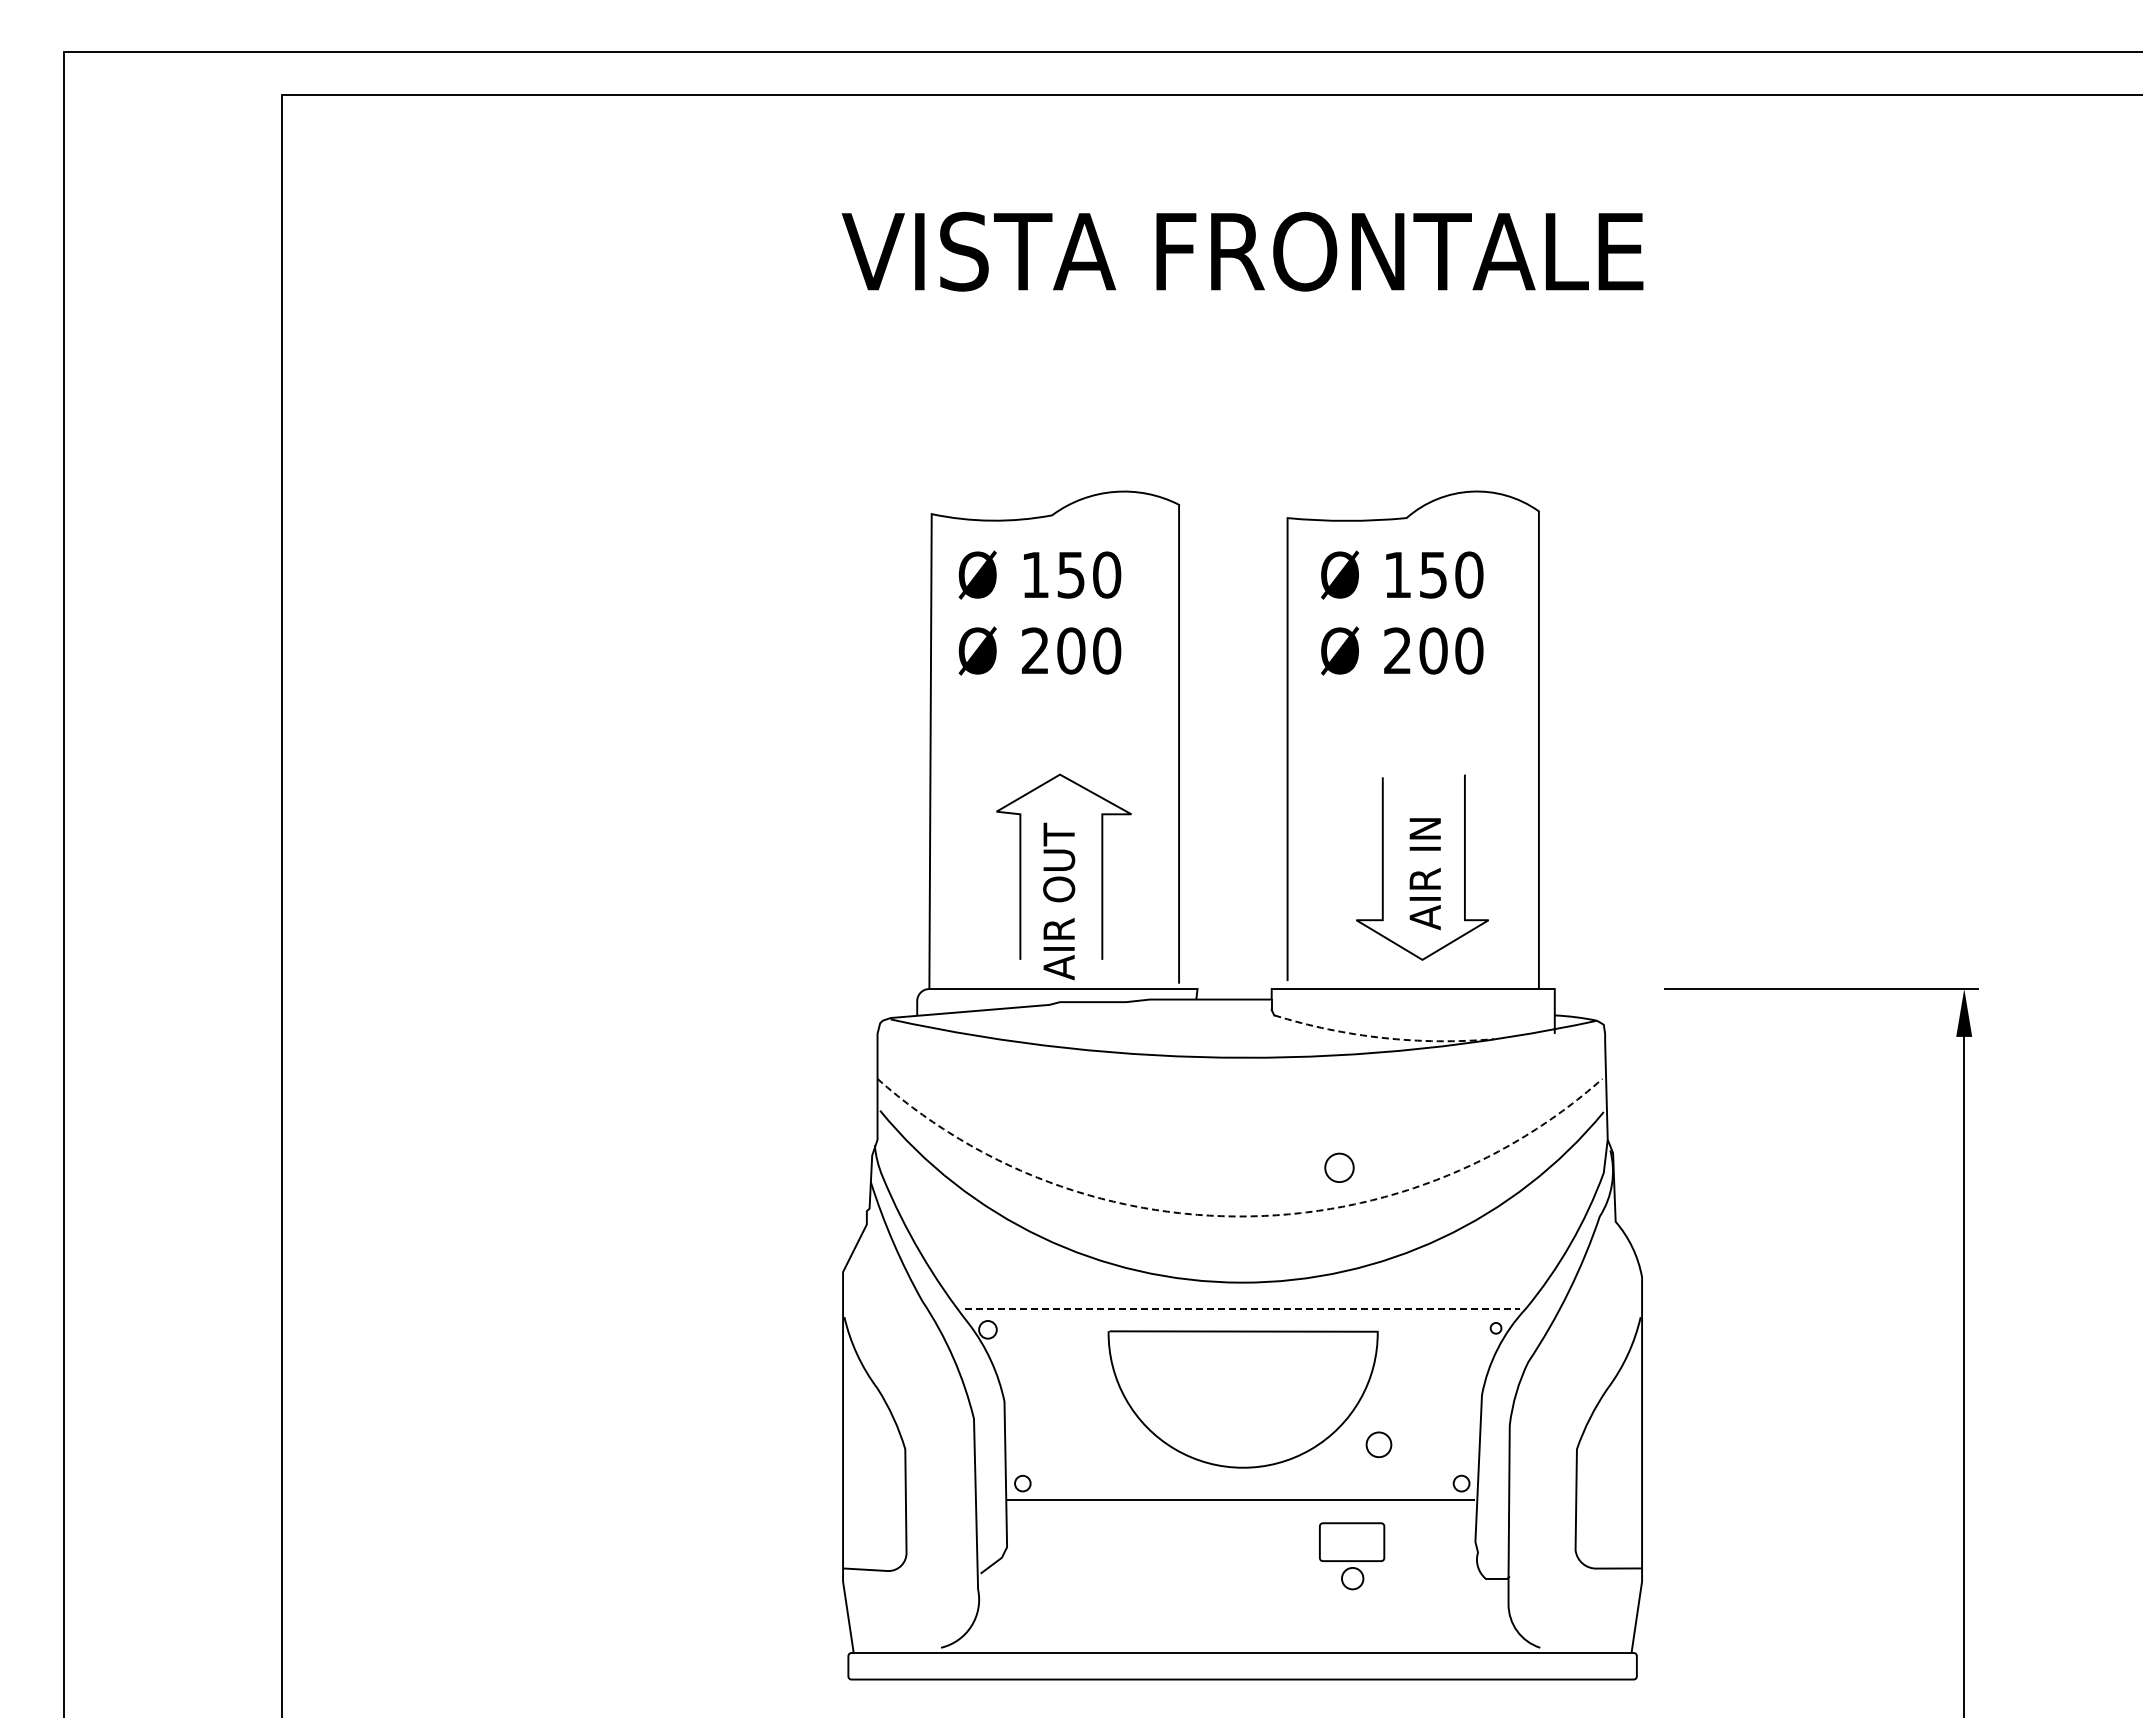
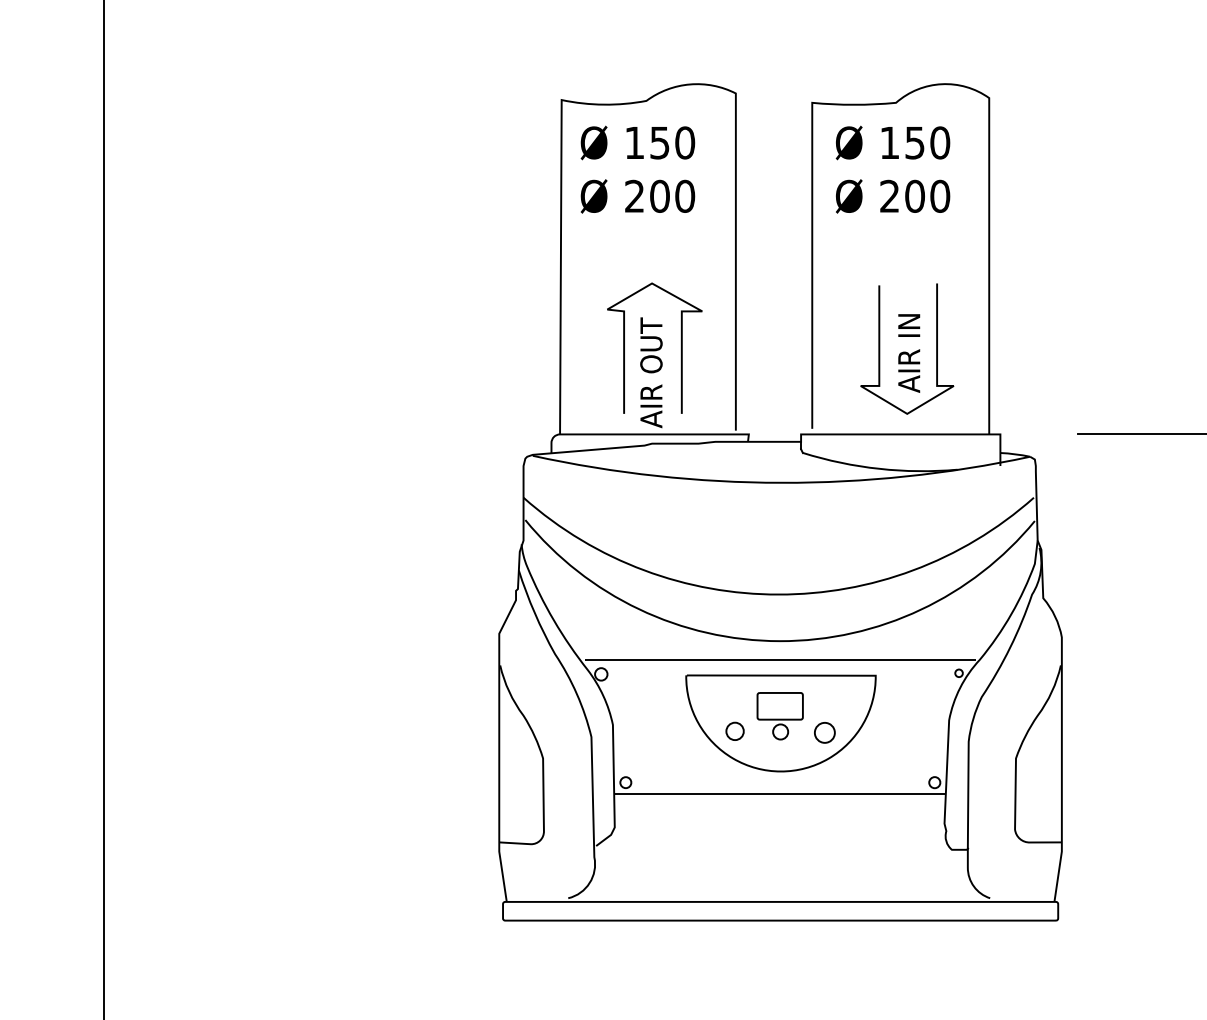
arc: (1382, 1037) -> (879, 468), dashed -> solid
circle: (1339, 1167) -> (824, 732), moved
line: (1239, 1216) -> (778, 594), dashed -> solid
line: (1242, 1309) -> (780, 660), dashed -> solid
circle: (1378, 1444) -> (734, 731), moved
part: (1352, 1556) -> (780, 716), moved

